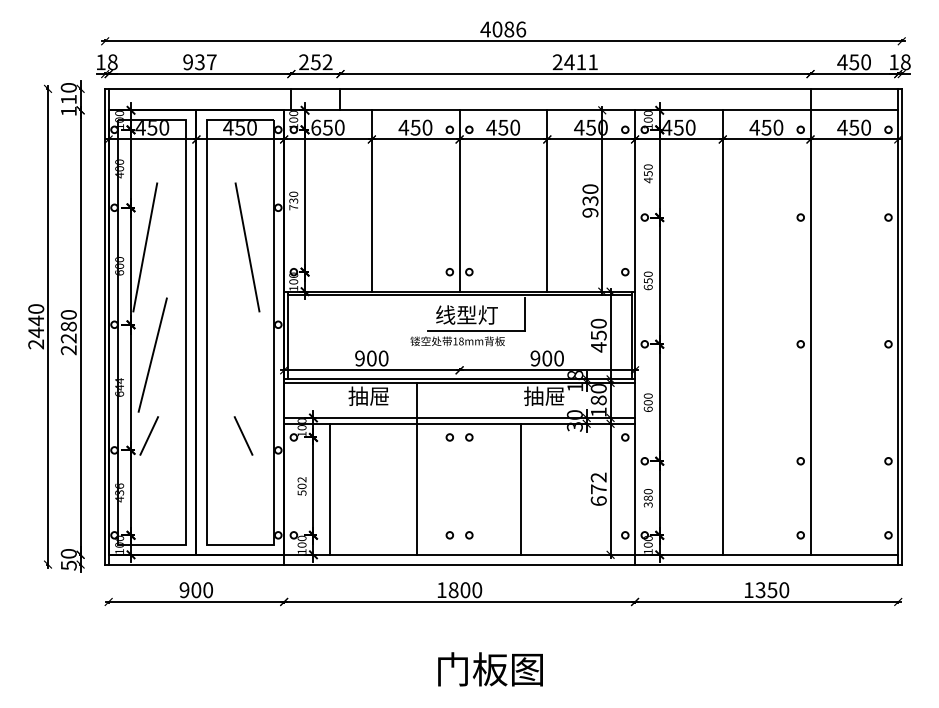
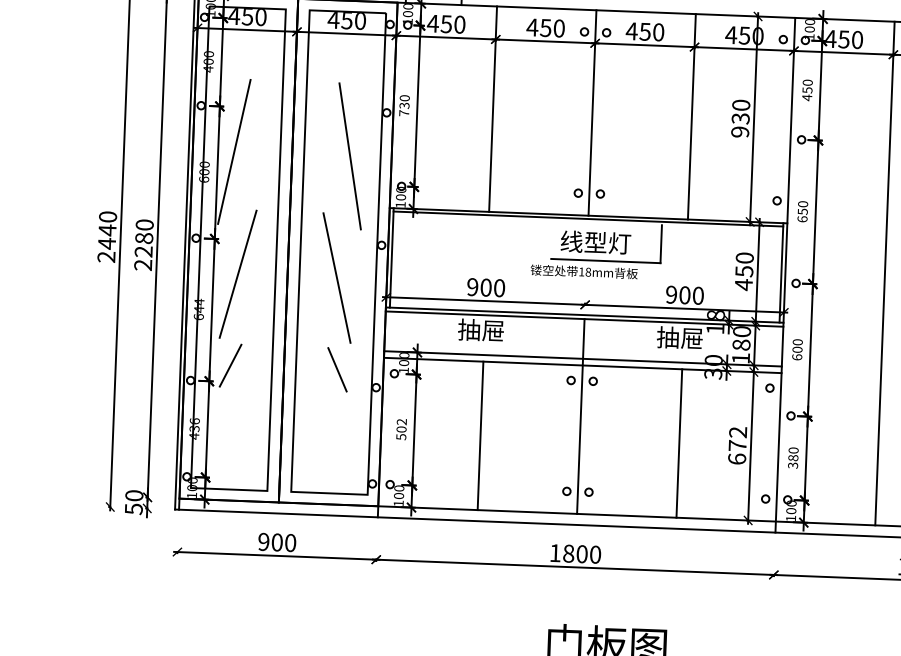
text: (315, 127) -> (432, 23), 650 -> 450
line: (239, 354) -> (336, 277), added
line: (416, 468) -> (580, 416), moved
line: (329, 488) -> (480, 434), moved
line: (521, 488) -> (679, 442), moved

